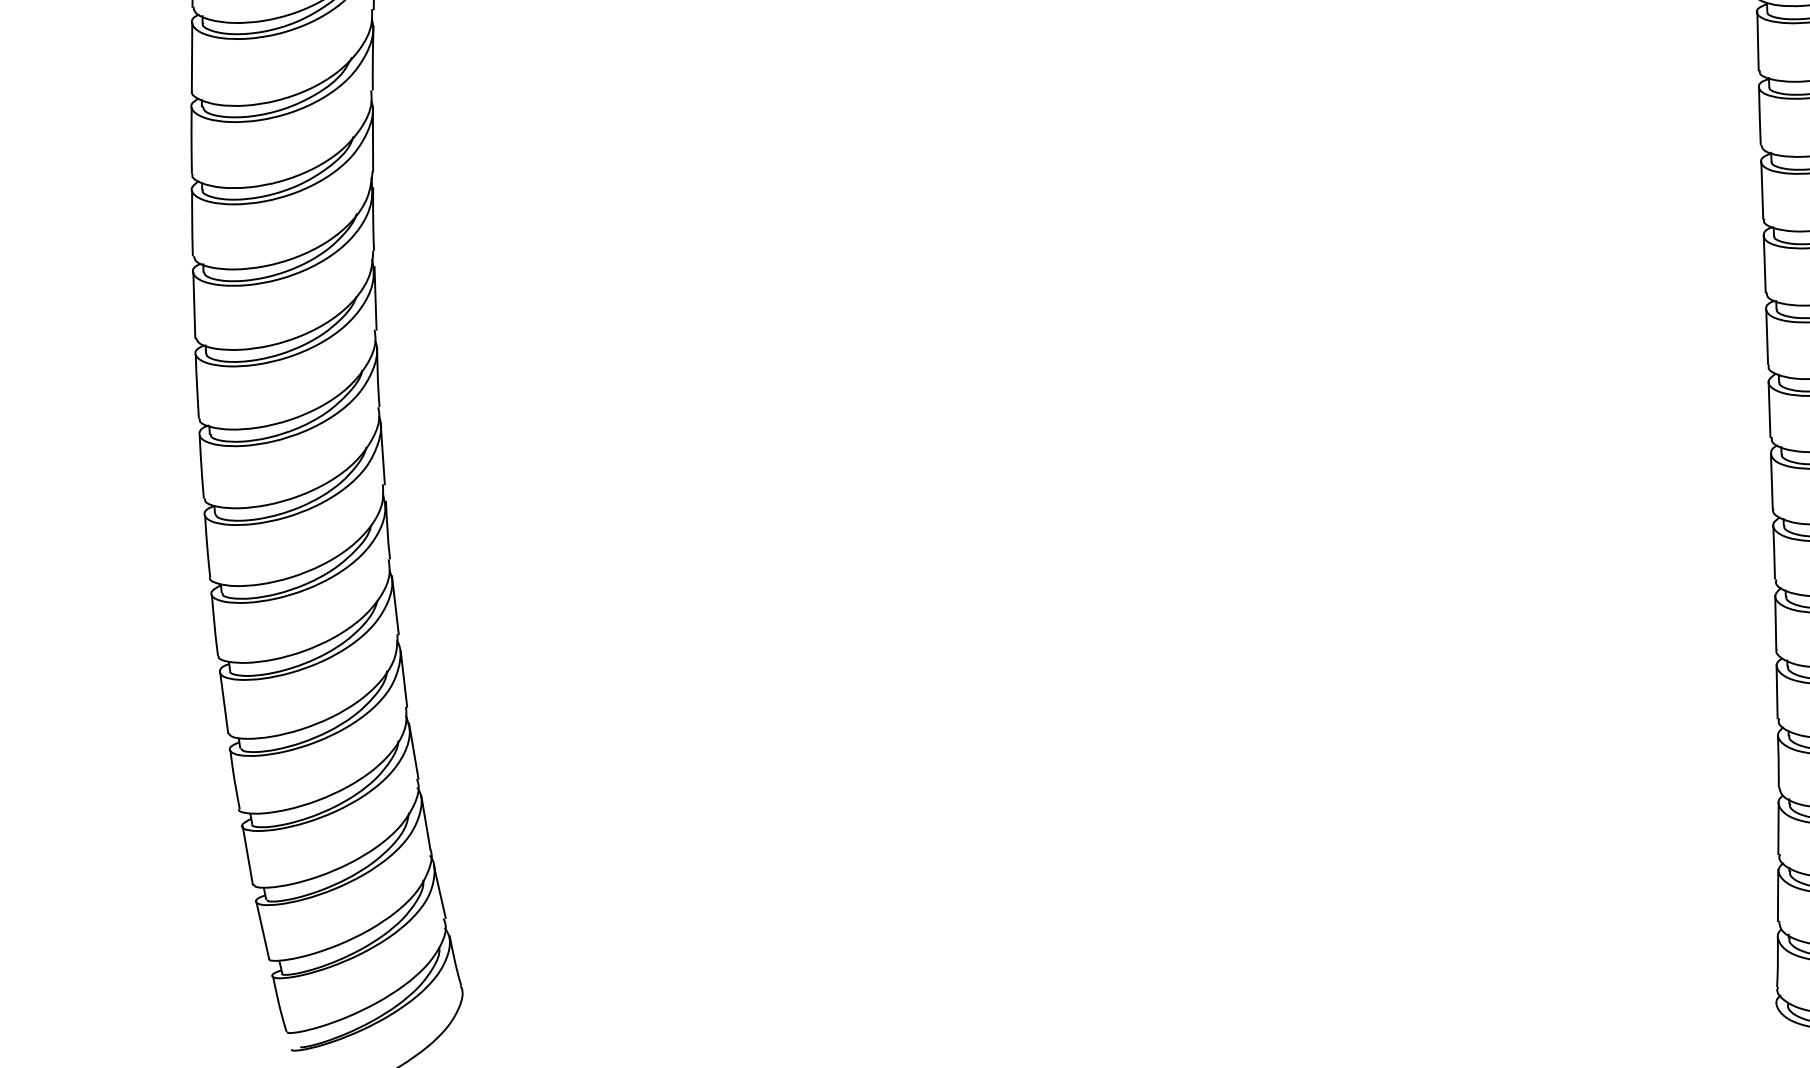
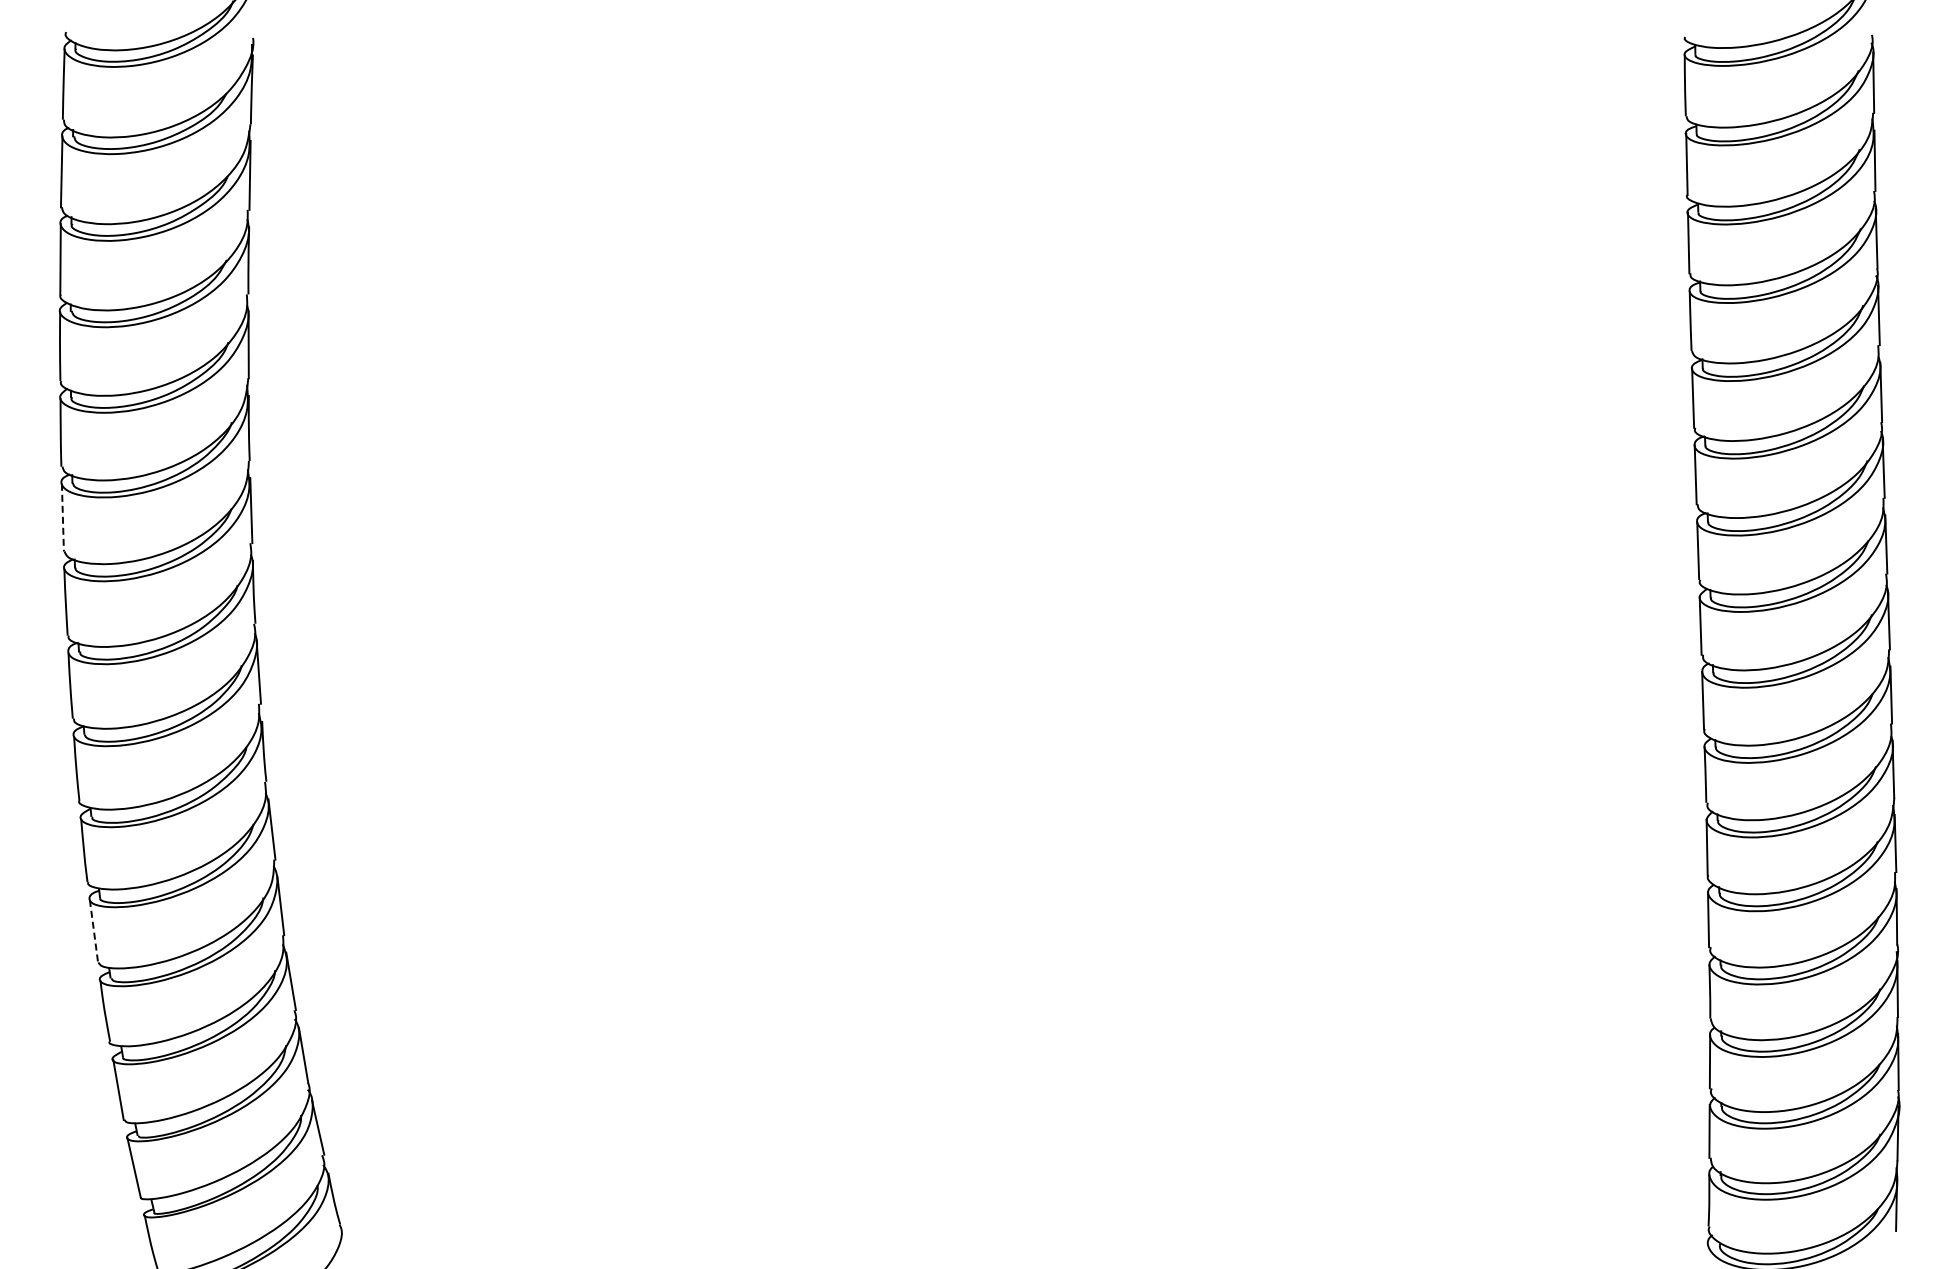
line: (193, 305) -> (62, 517), solid -> dashed
line: (223, 703) -> (93, 931), solid -> dashed

